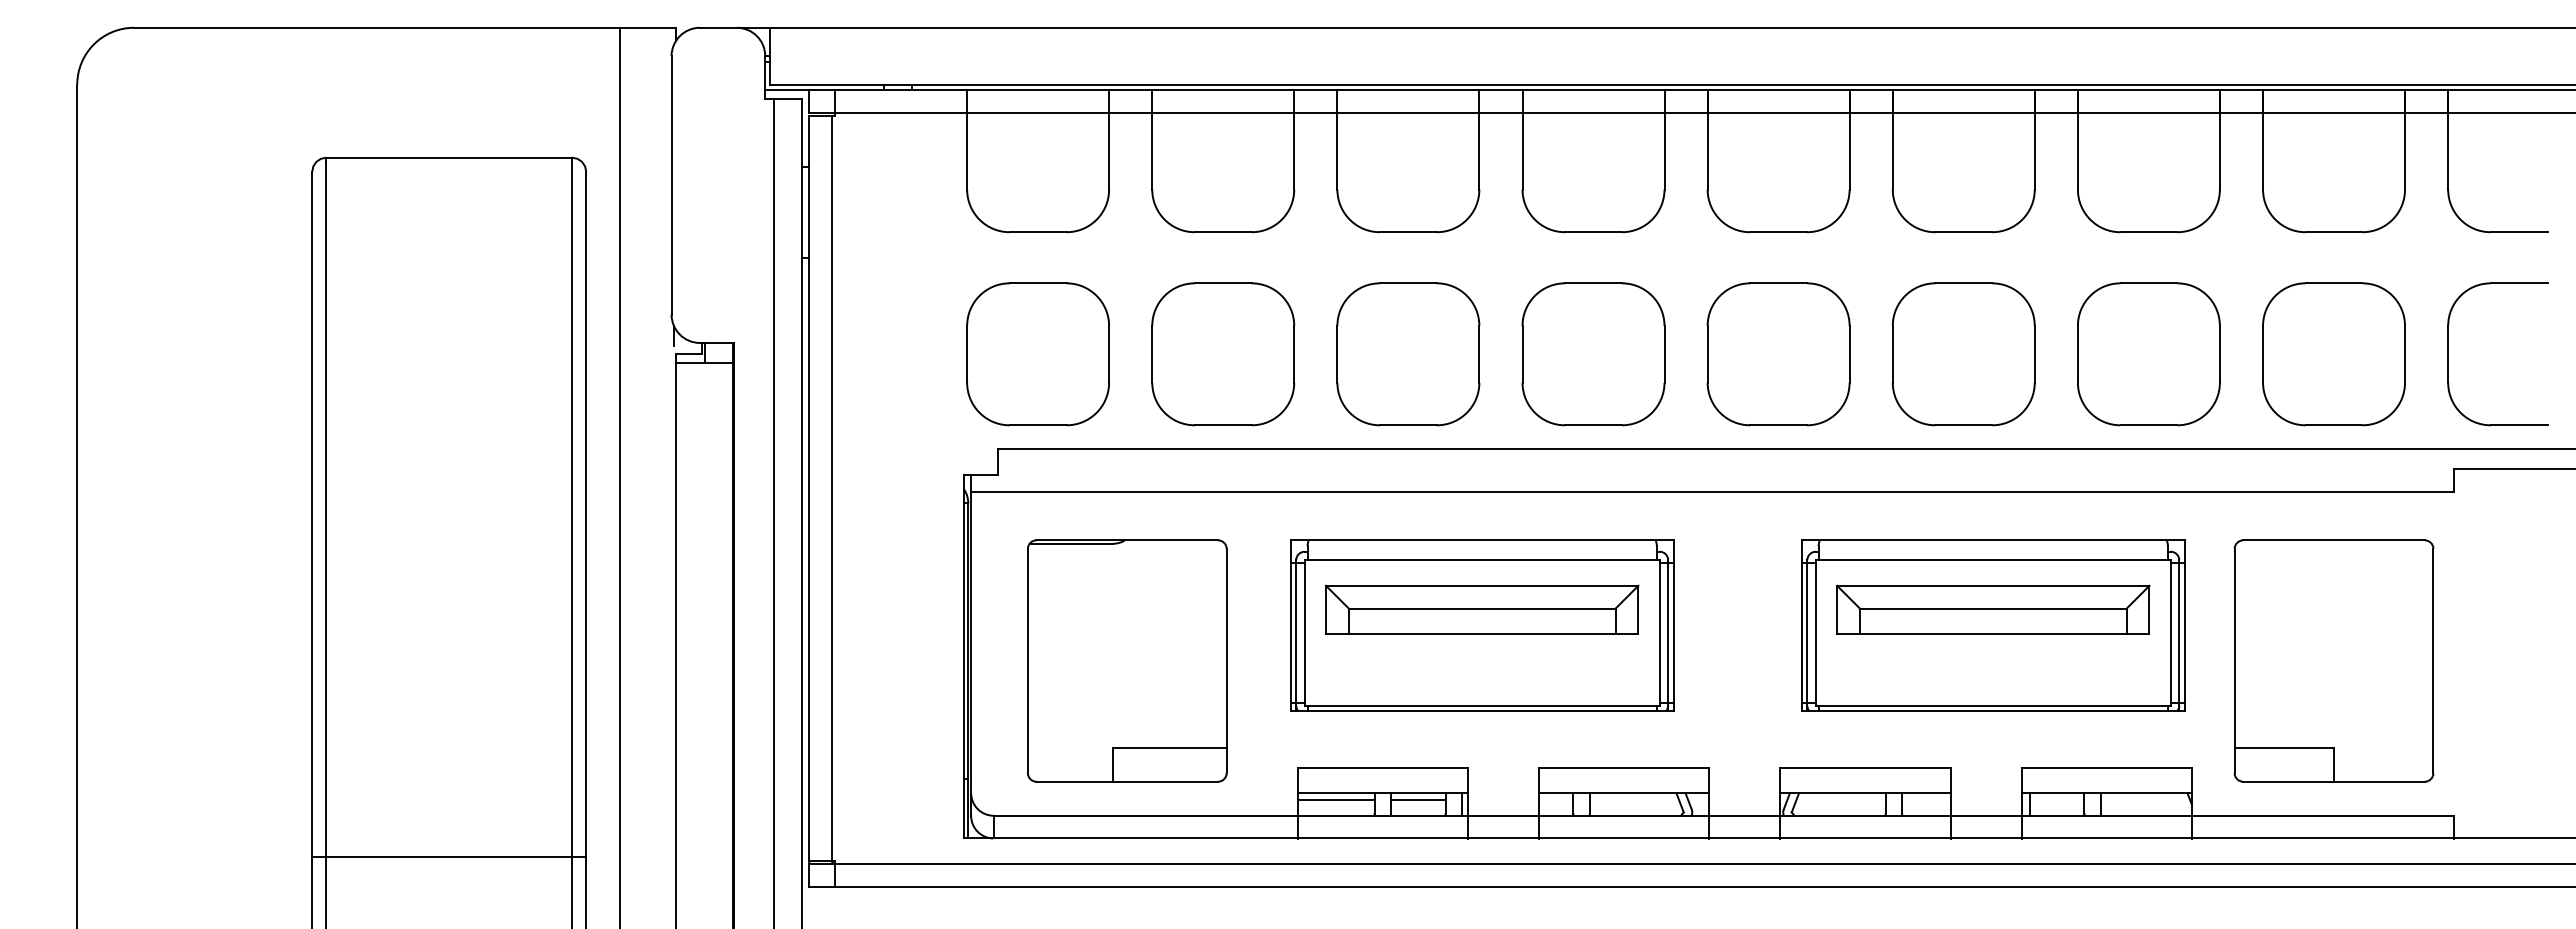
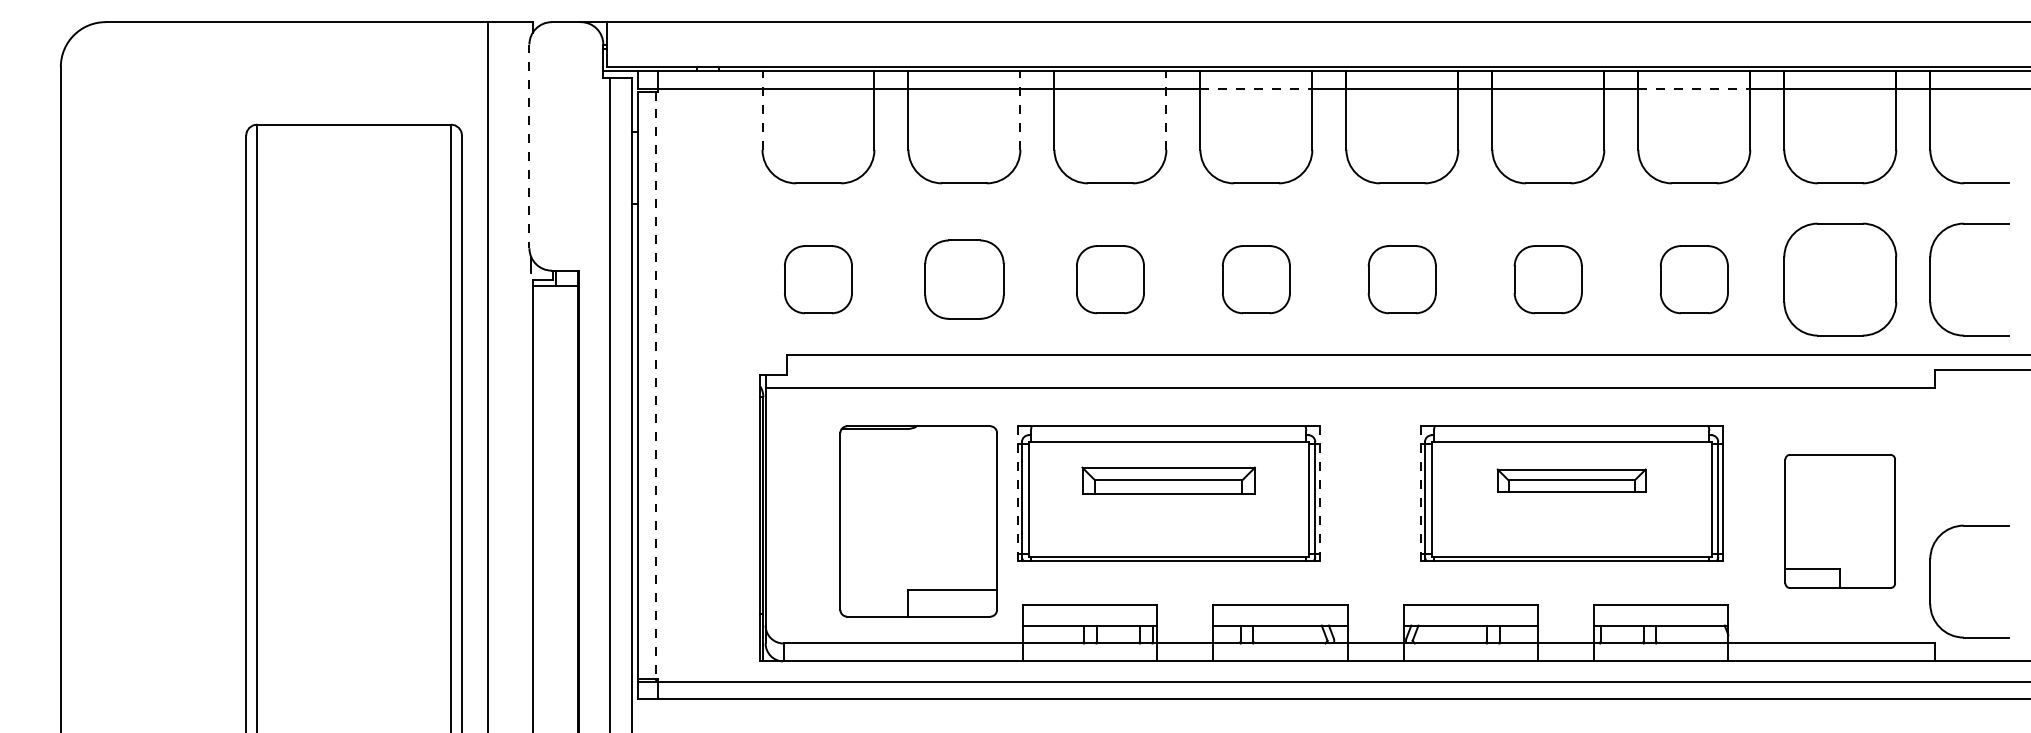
line: (1593, 112) -> (1256, 88), solid -> dashed
line: (2148, 112) -> (1694, 88), solid -> dashed
line: (967, 139) -> (762, 110), solid -> dashed
line: (1294, 139) -> (1020, 110), solid -> dashed
line: (1479, 139) -> (1166, 110), solid -> dashed
line: (671, 185) -> (529, 146), solid -> dashed
part: (1037, 354) -> (817, 279), size x0.6
part: (1223, 354) -> (964, 279), size x0.7
part: (1408, 354) -> (1110, 279), size x0.6
part: (1593, 354) -> (1256, 279), size x0.6
part: (1778, 354) -> (1402, 279), size x0.6
part: (1963, 354) -> (1548, 279), size x0.6
part: (2148, 354) -> (1694, 279), size x0.6
line: (831, 488) -> (655, 385), solid -> dashed
part: (1482, 609) -> (1168, 480), size x0.7
part: (1993, 609) -> (1571, 480), size x0.6
line: (1673, 625) -> (1319, 493), solid -> dashed
line: (1290, 626) -> (1017, 494), solid -> dashed
line: (1801, 626) -> (1420, 494), solid -> dashed
part: (1127, 660) -> (918, 521), moved
part: (2333, 660) -> (1839, 521), size x0.7
part: (2448, 737) -> (1930, 581), added
line: (1335, 799) -> (1052, 630), removed
line: (1418, 799) -> (1118, 630), removed
line: (449, 857) -> (354, 676), removed

